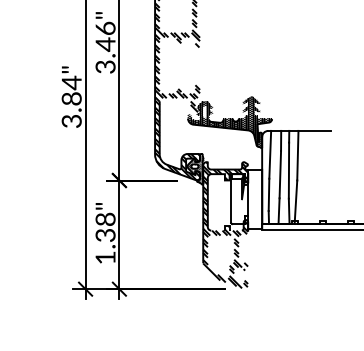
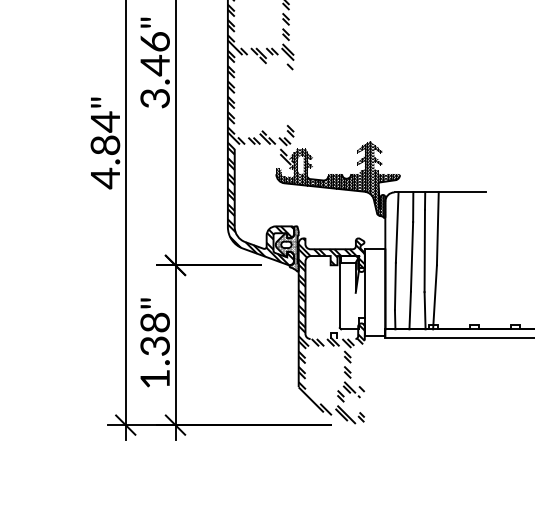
text: (71, 121) -> (105, 178), 3.84" -> 4.84"

